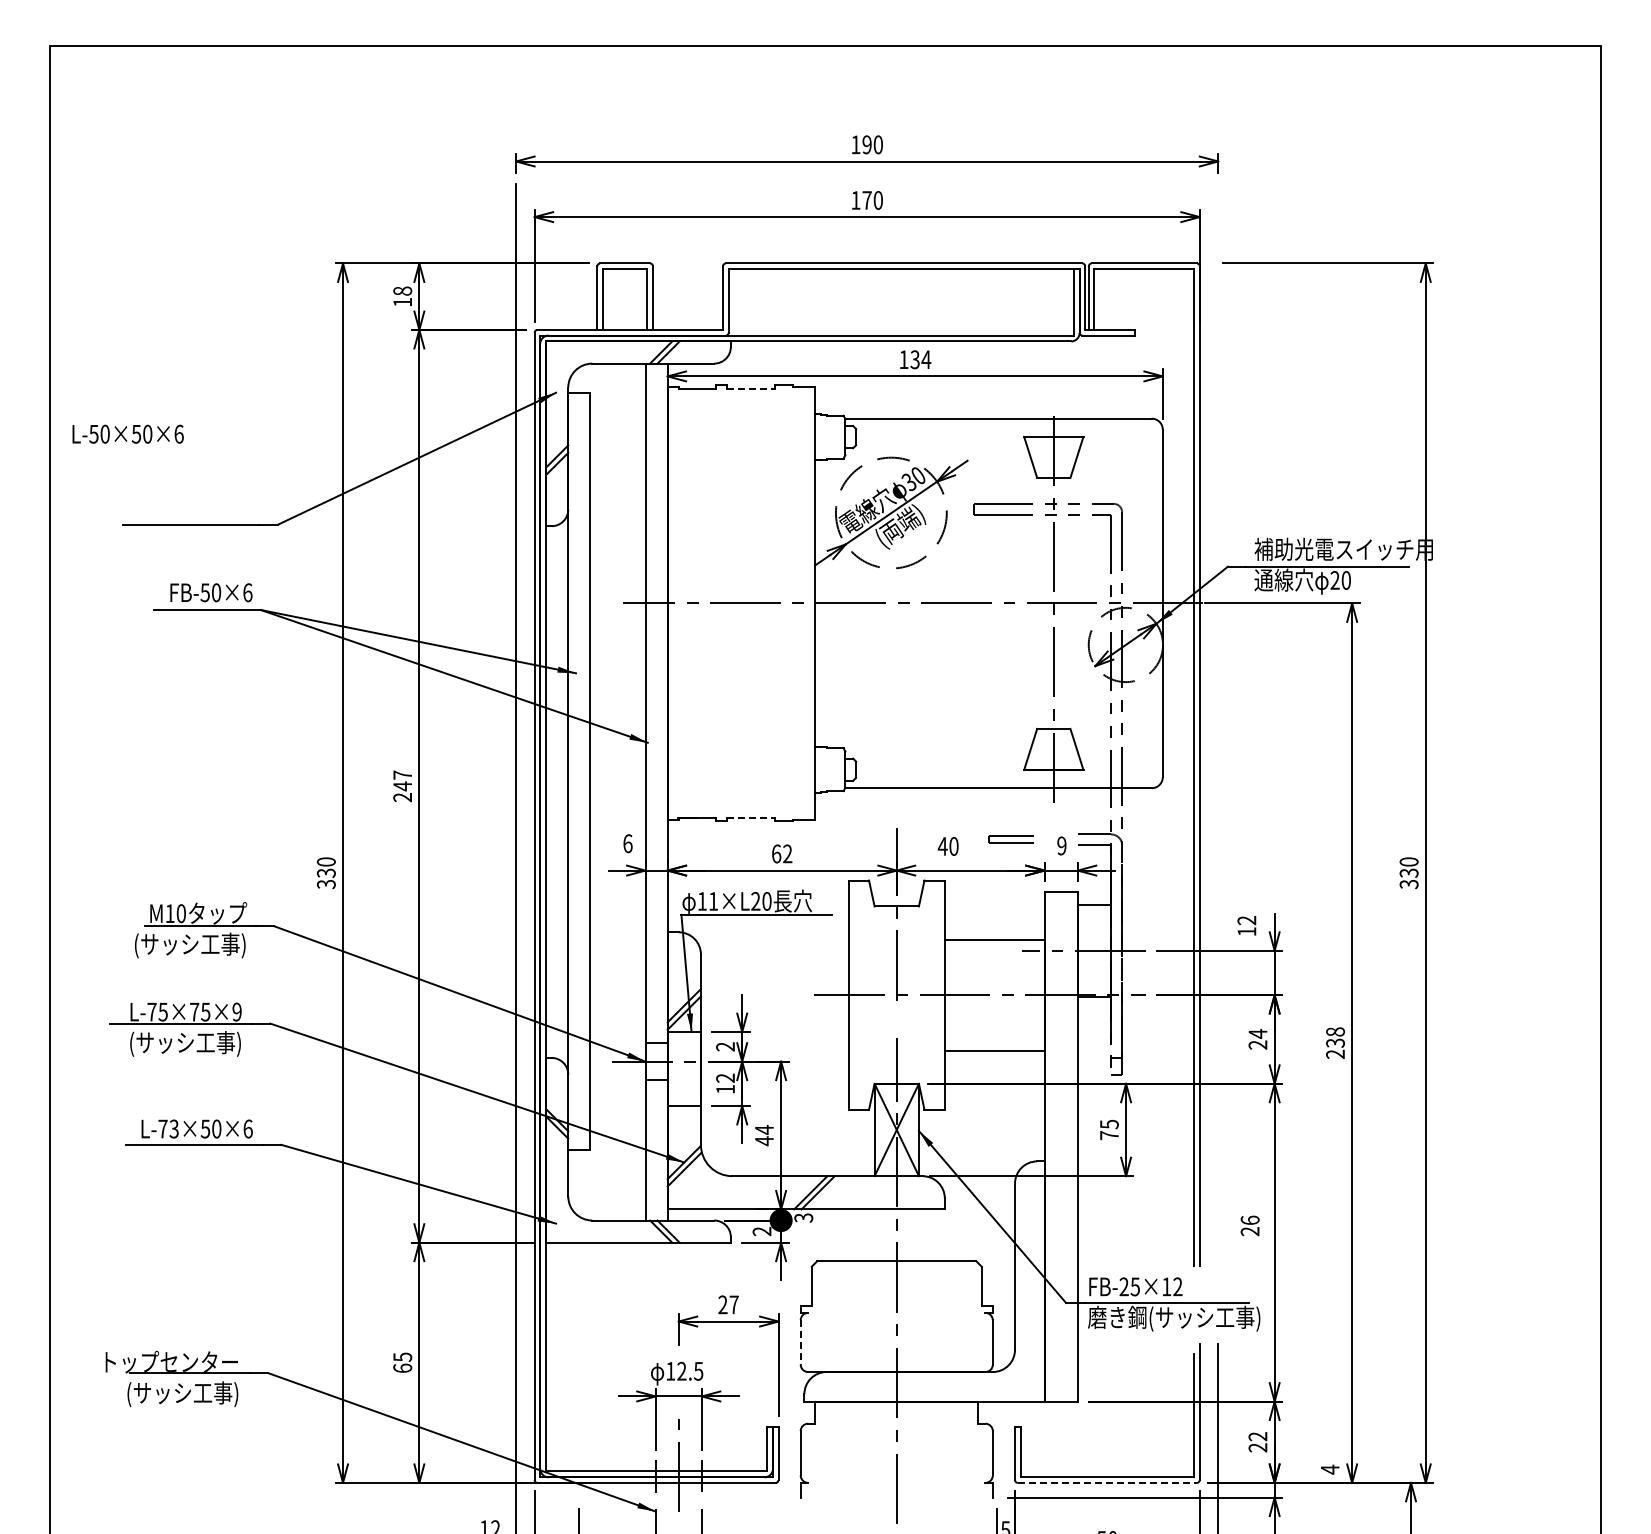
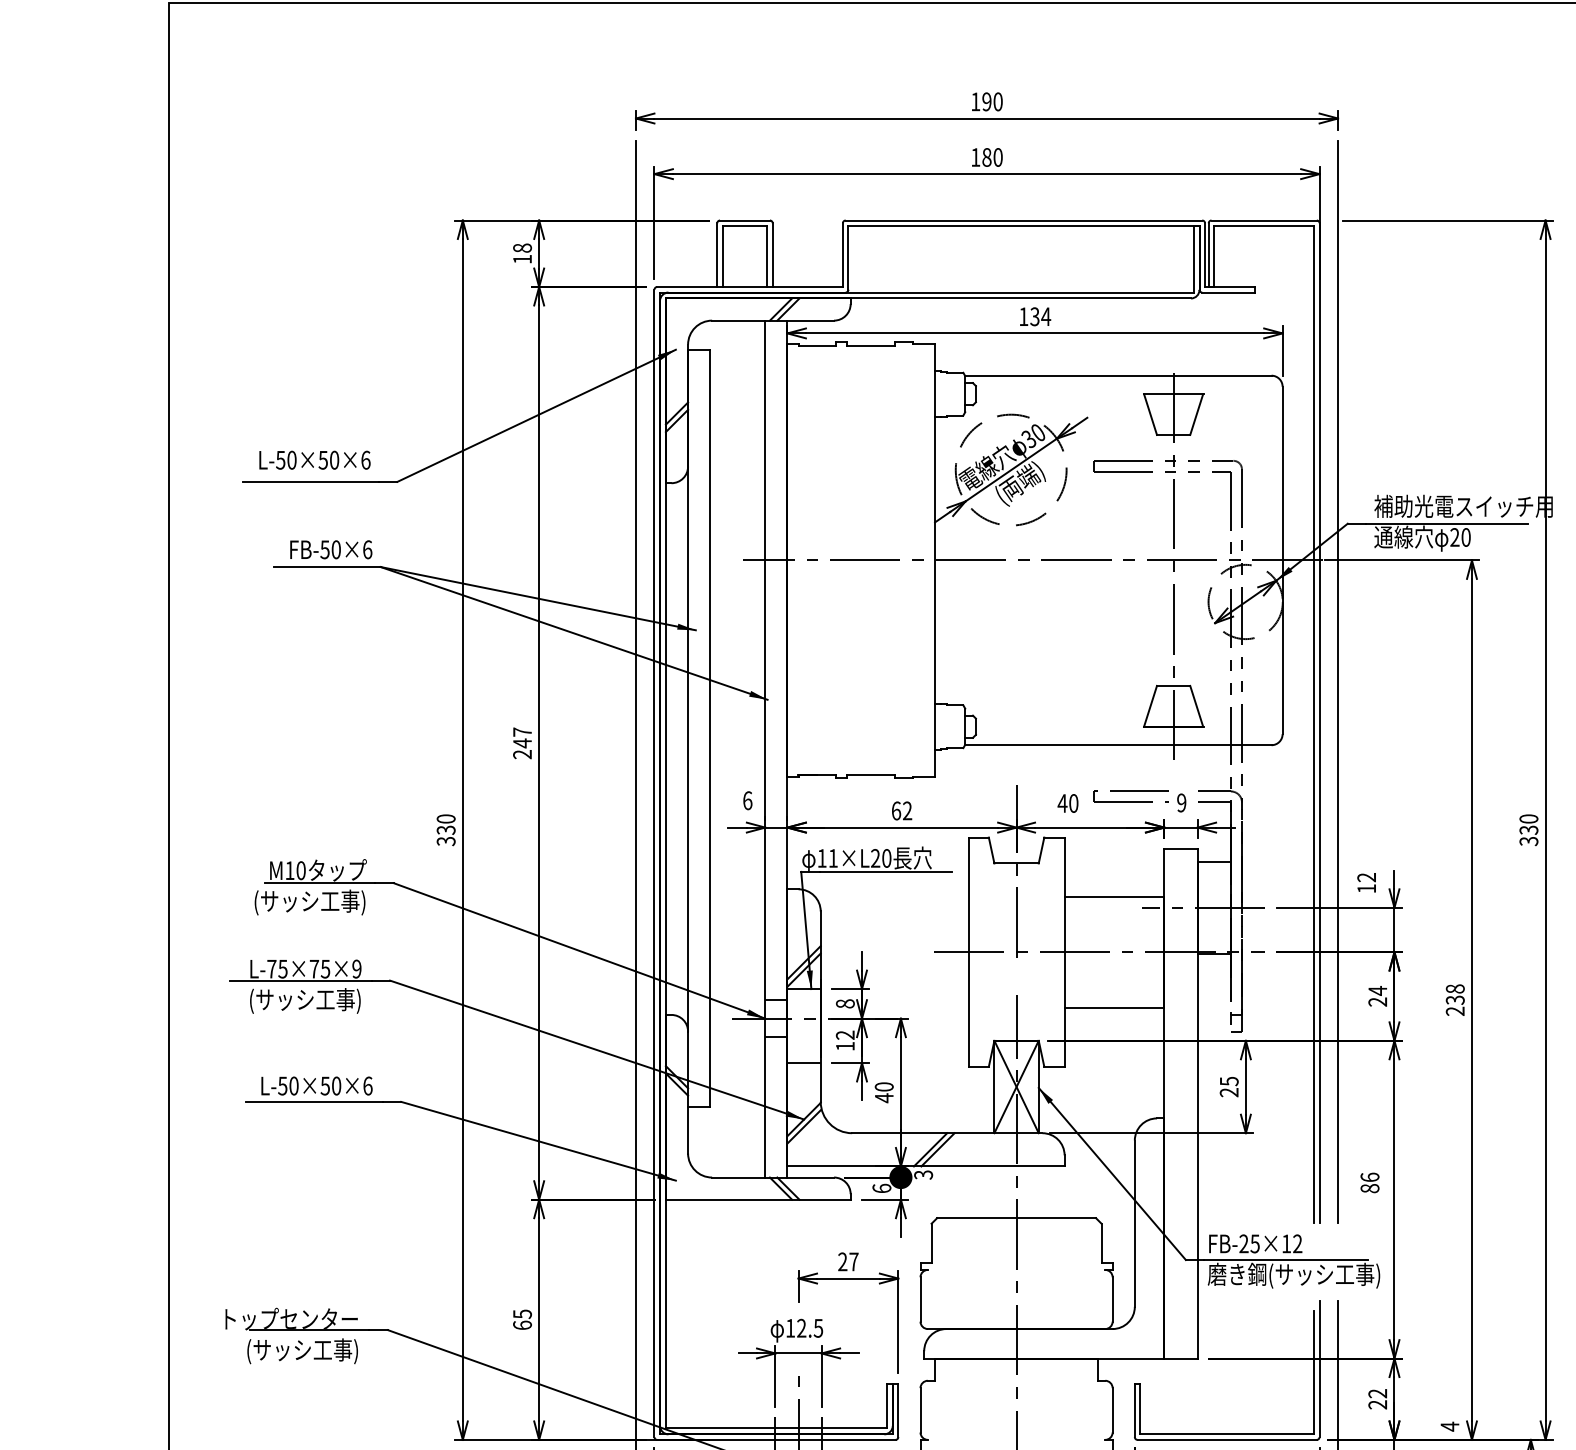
text: (866, 200) -> (986, 157), 170 -> 180
line: (751, 389) -> (871, 346), dashed -> solid
text: (127, 433) -> (314, 459), moved
line: (1218, 725) -> (1338, 682), added
line: (751, 817) -> (871, 774), dashed -> solid
part: (1010, 839) -> (1130, 796), size x1.67
text: (725, 1046) -> (845, 1003), 2 -> 8
text: (168, 1128) -> (288, 1085), L-73×50×6 -> L-50×50×6
text: (764, 1130) -> (884, 1087), 44 -> 40
text: (1109, 1135) -> (1229, 1092), 75 -> 25
text: (761, 1231) -> (881, 1188), 2 -> 6
text: (1249, 1231) -> (1369, 1188), 26 -> 86
line: (800, 1342) -> (920, 1299), dashed -> solid
line: (1107, 1482) -> (1227, 1439), dashed -> solid

